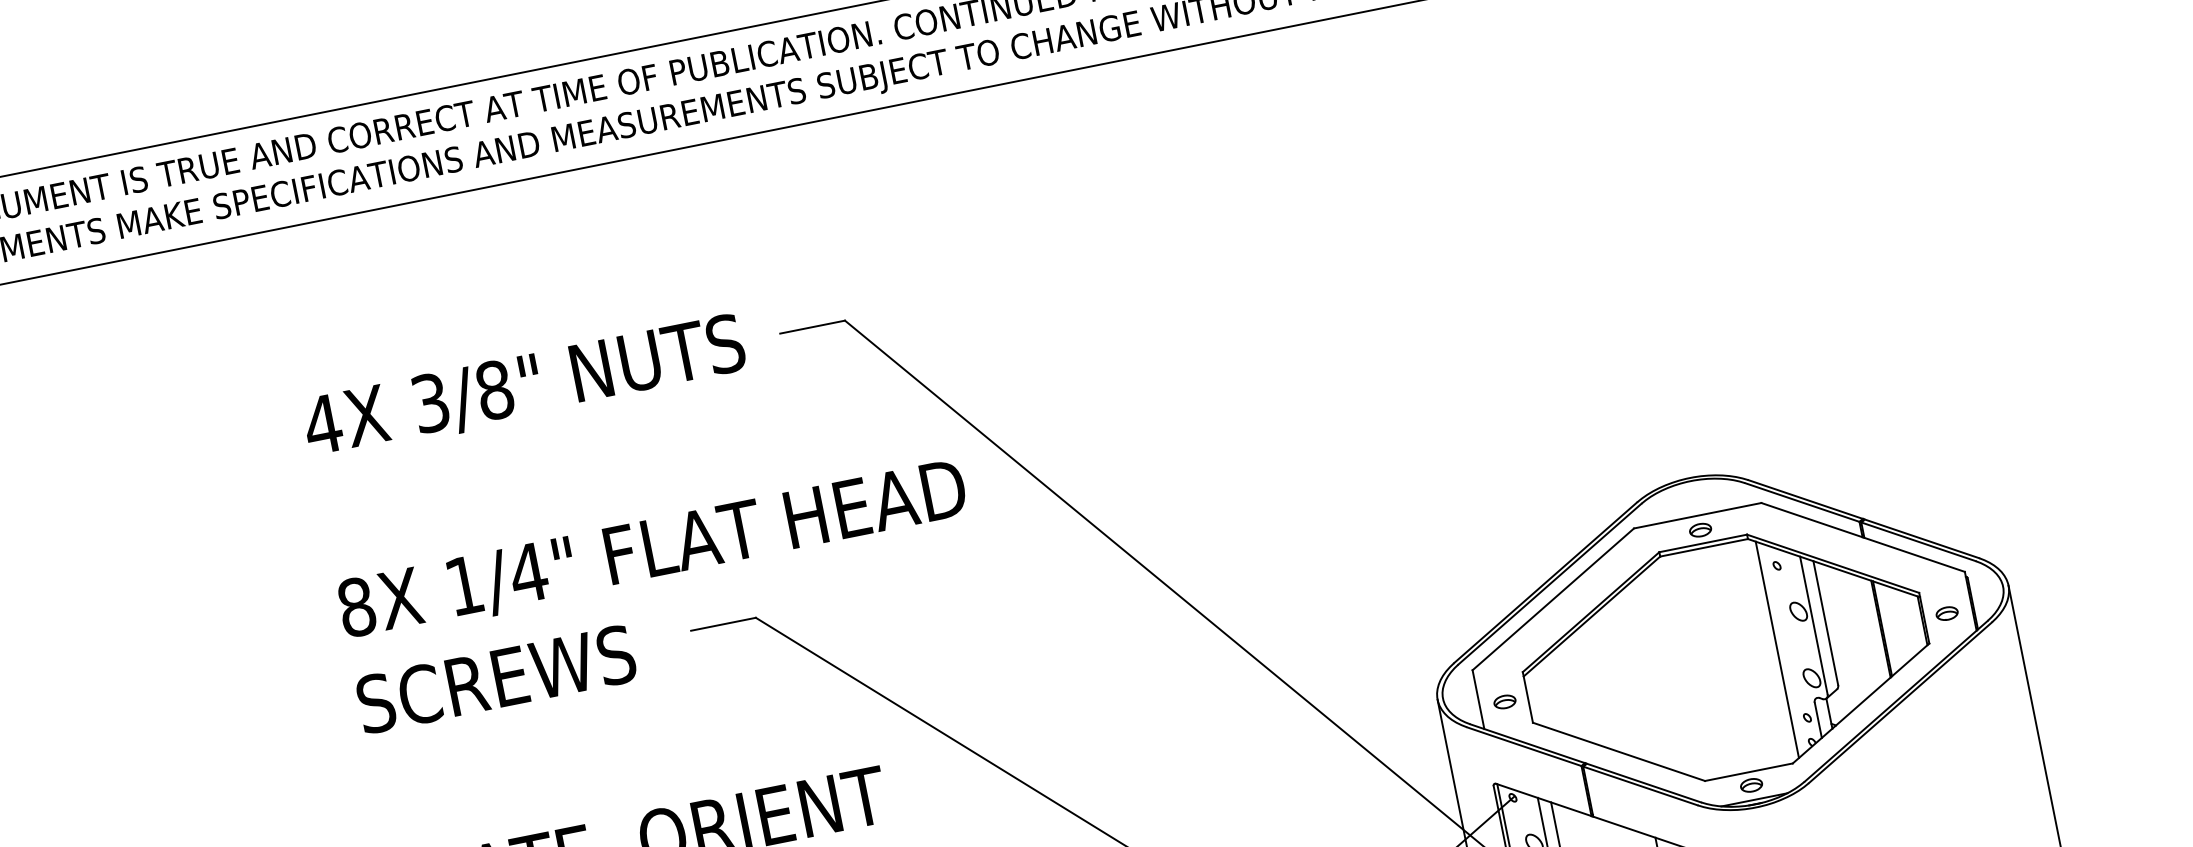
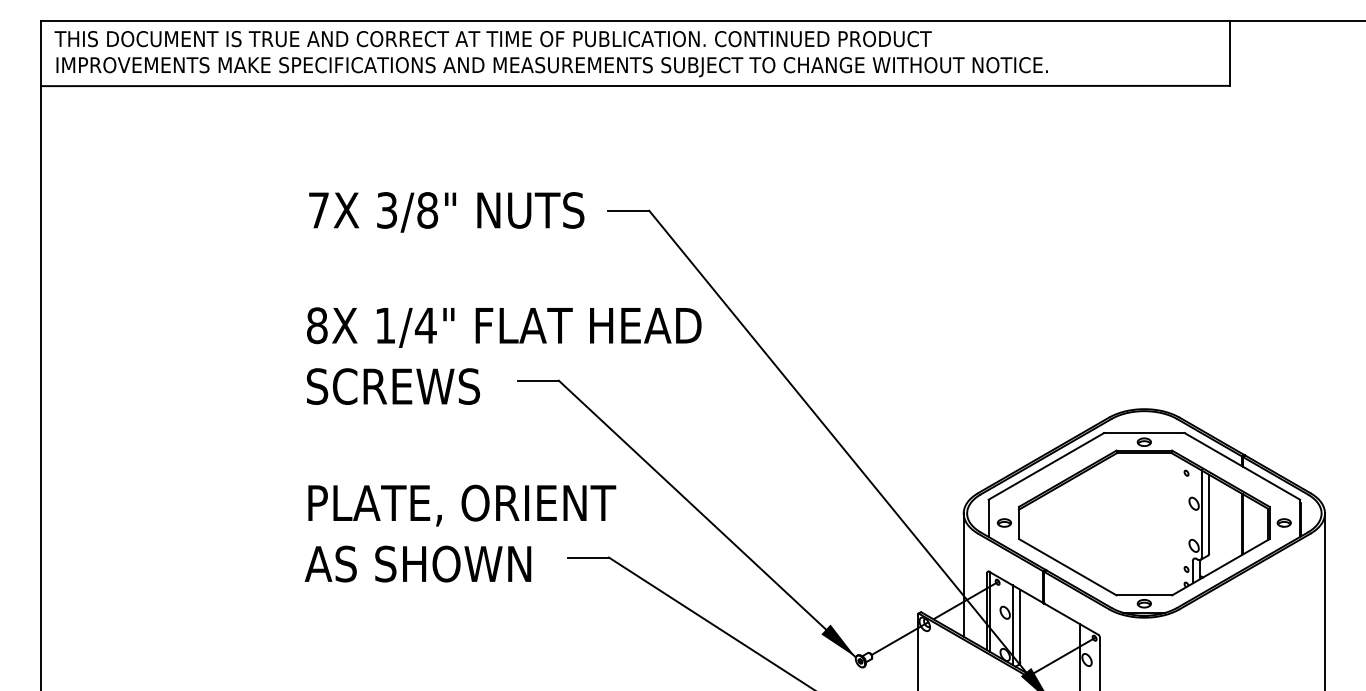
text: (322, 424) -> (318, 210), 4X -> 7X
line: (1777, 648) -> (1176, 523), removed

